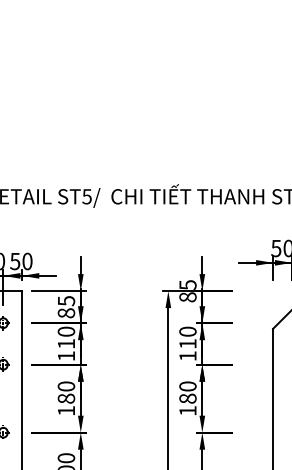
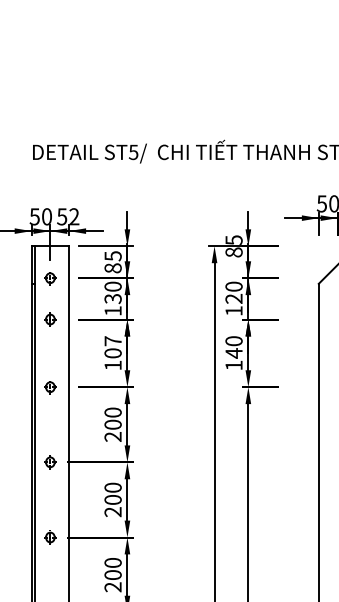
text: (27, 261) -> (74, 216), 50 -> 52
text: (187, 343) -> (233, 298), 110 -> 120
text: (65, 344) -> (112, 299), 110 -> 130
text: (65, 392) -> (112, 347), 180 -> 107
text: (187, 398) -> (233, 353), 180 -> 140

